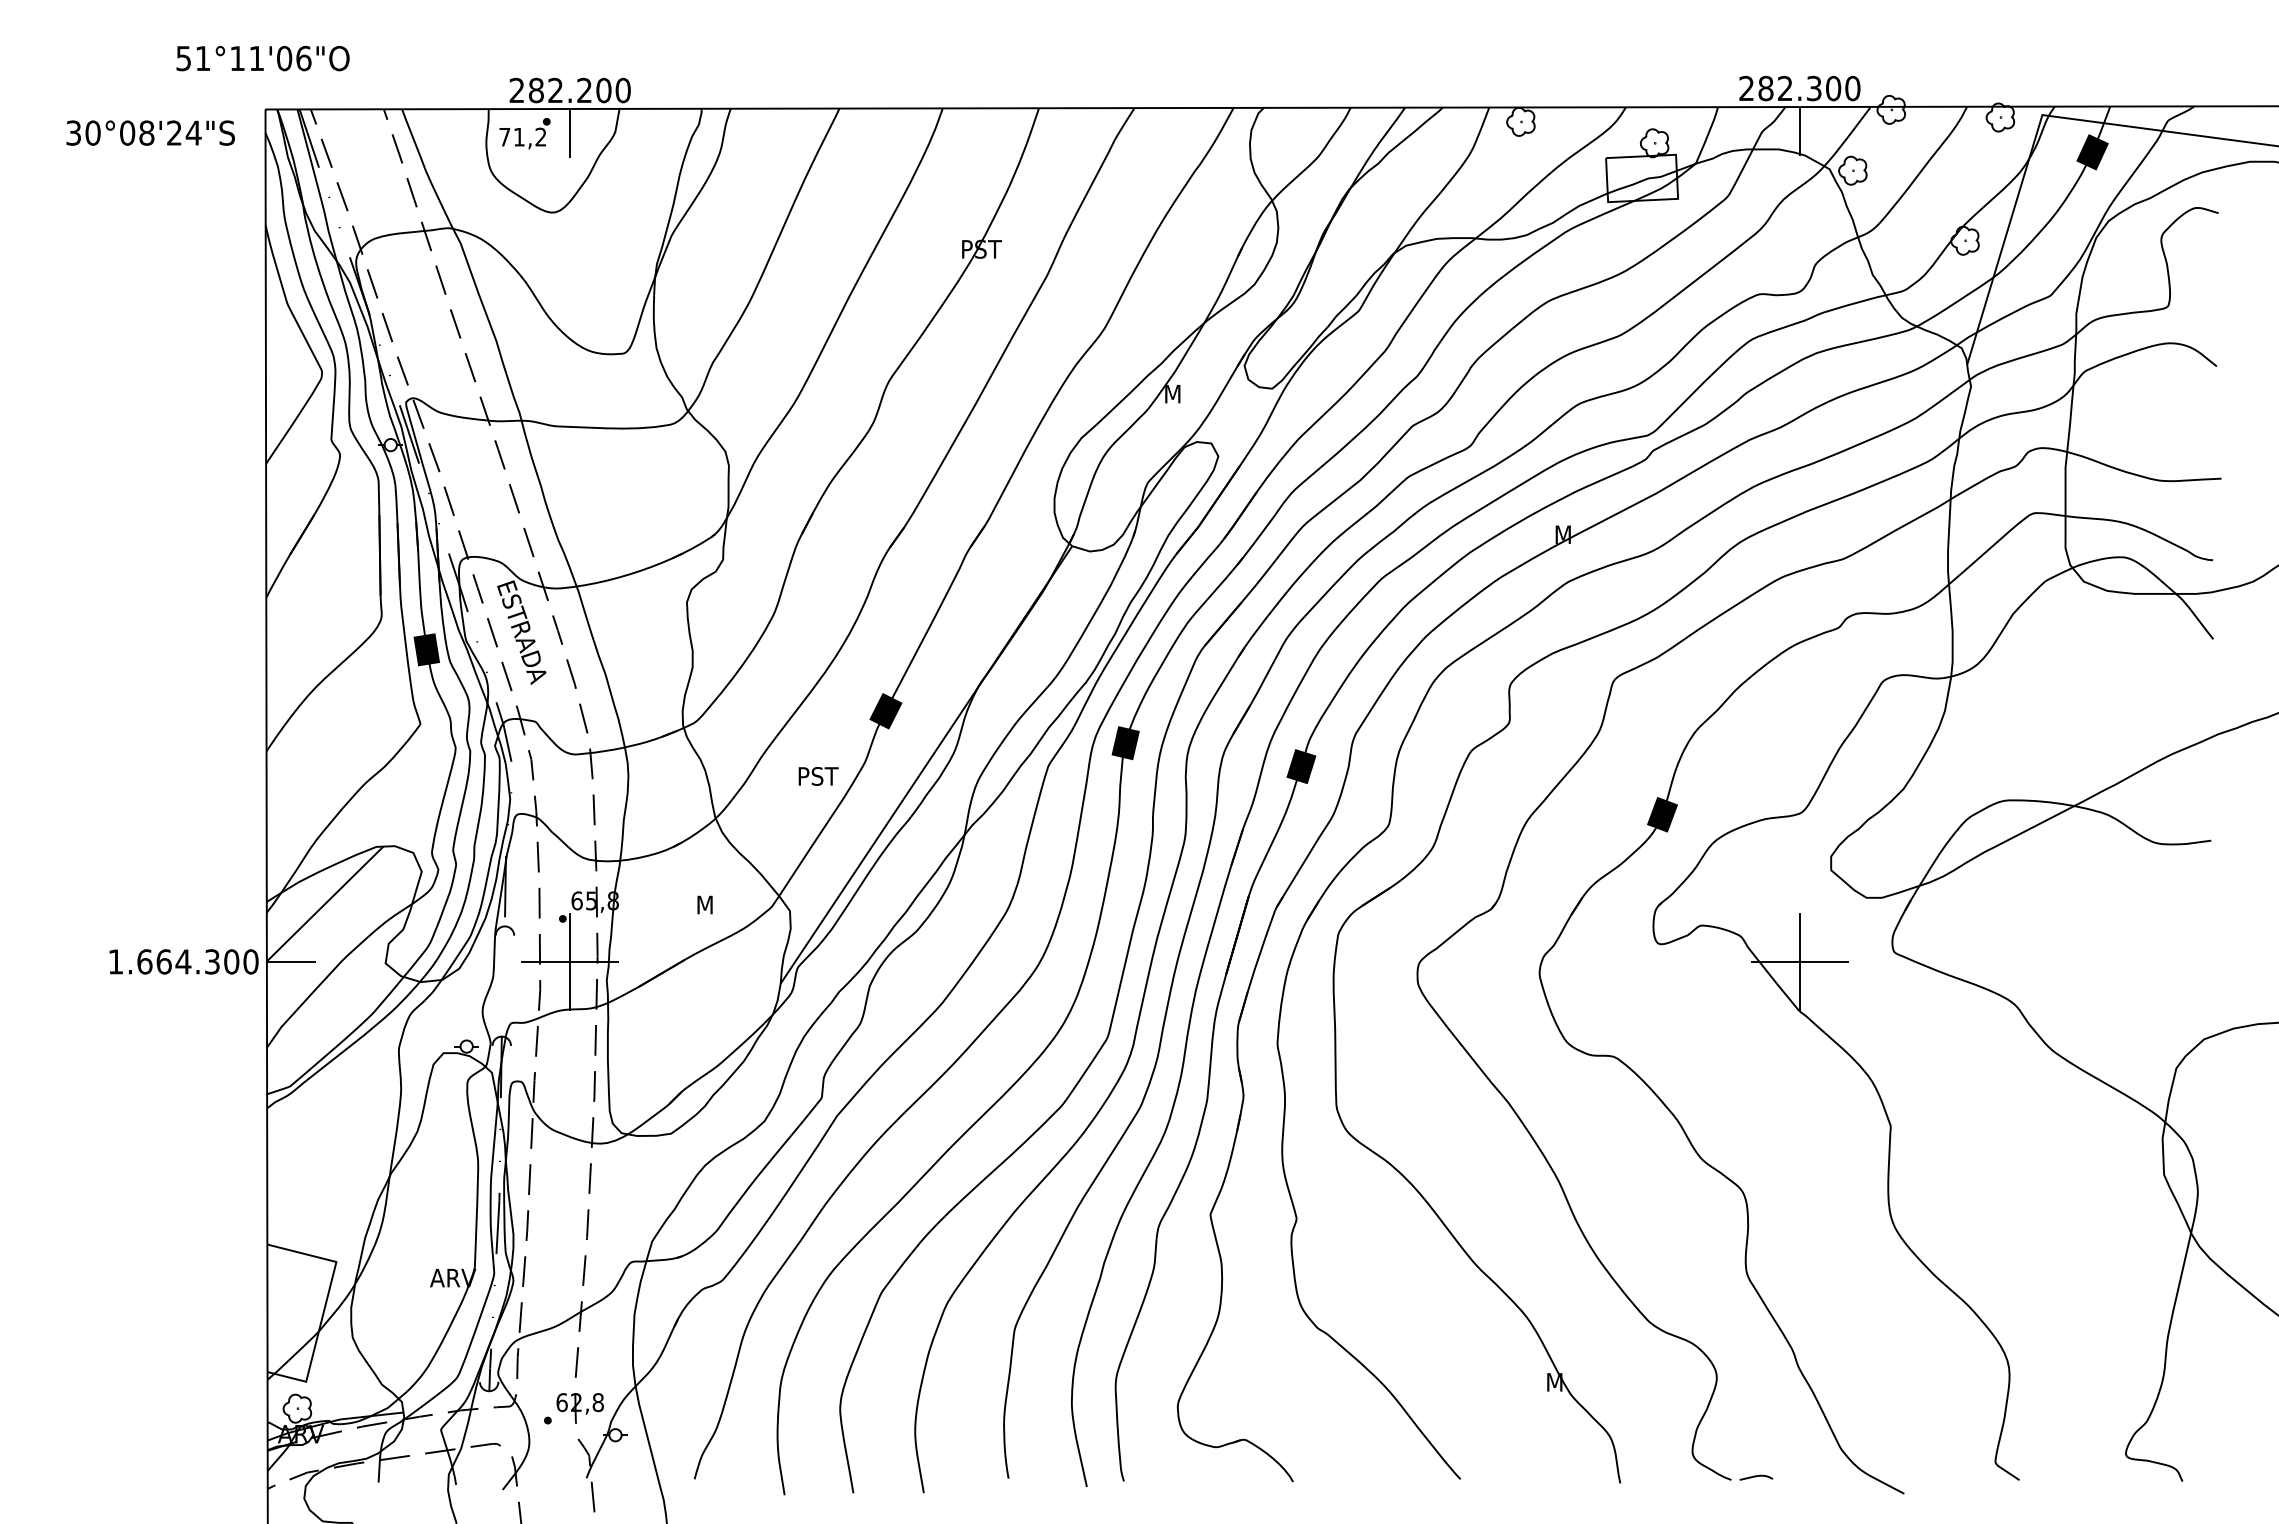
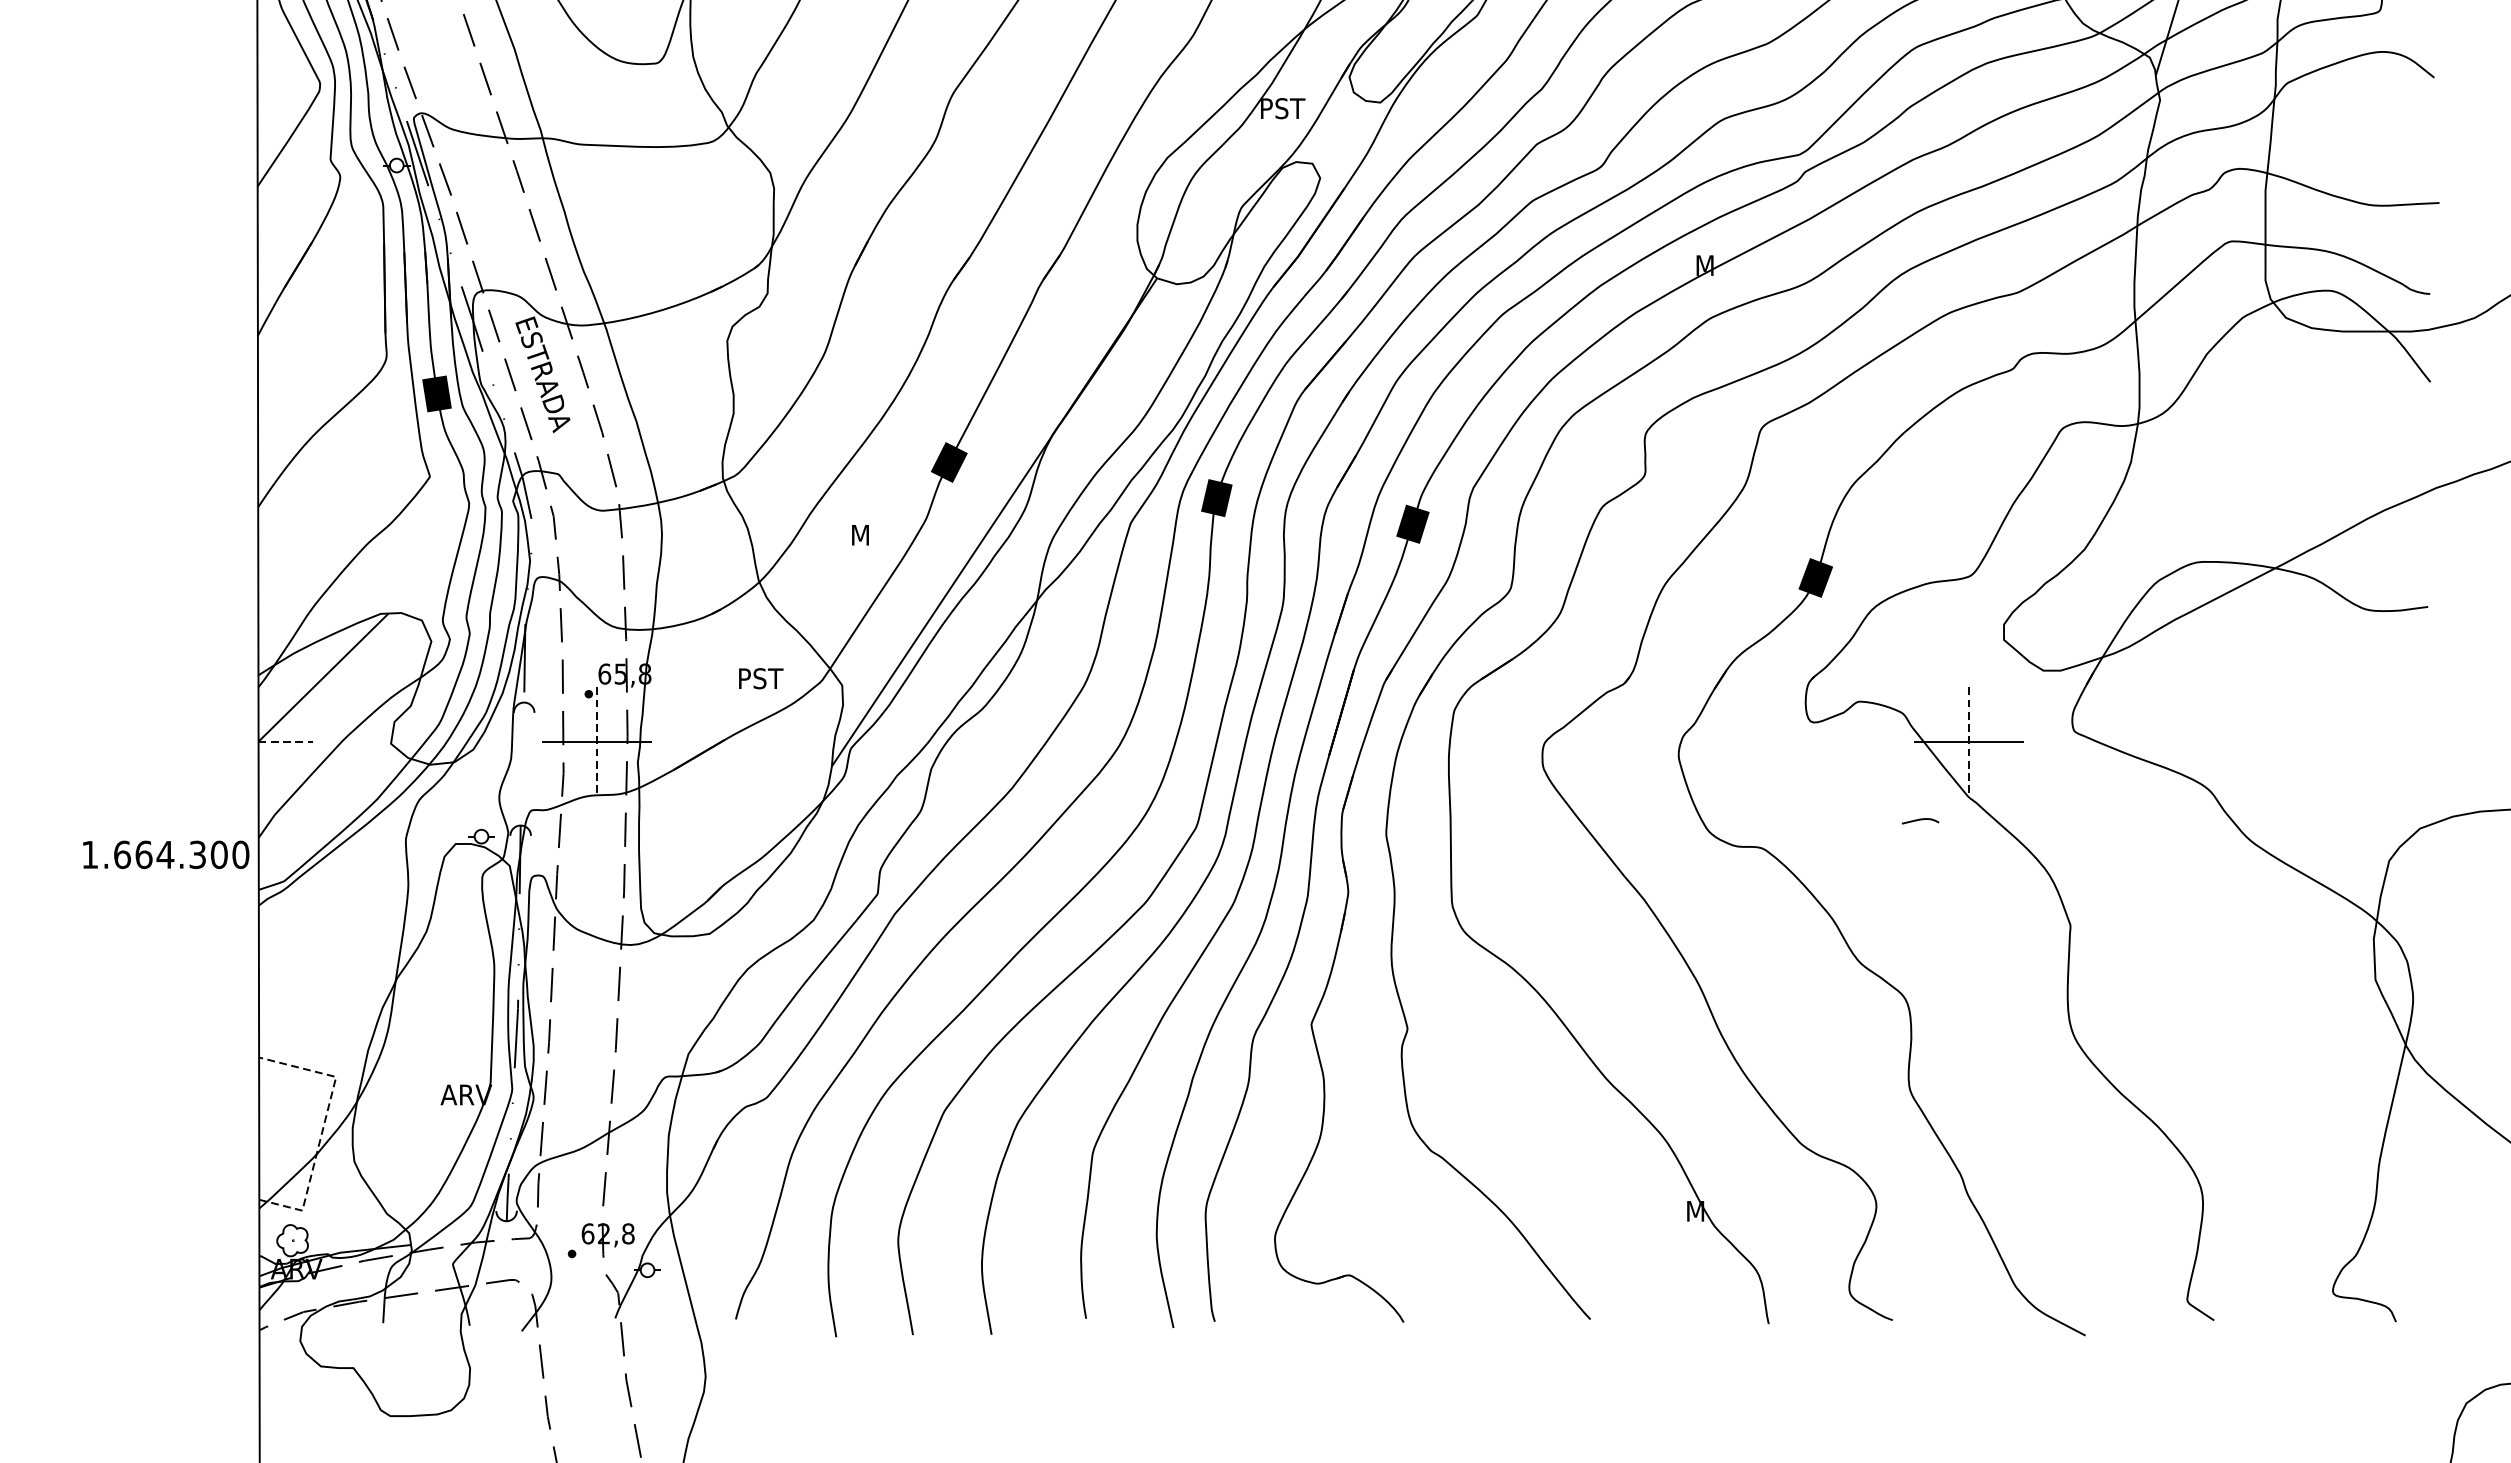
text: (1186, 393) -> (1284, 107), M -> PST
text: (819, 776) -> (875, 535), PST -> M
text: (718, 904) -> (762, 678), M -> PST
text: (183, 961) -> (165, 854), moved
line: (291, 961) -> (286, 741), solid -> dashed
line: (570, 962) -> (597, 742), solid -> dashed
line: (1799, 962) -> (1968, 742), solid -> dashed
line: (325, 1306) -> (323, 1126), solid -> dashed
curve: (1756, 1477) -> (1920, 820), moved

